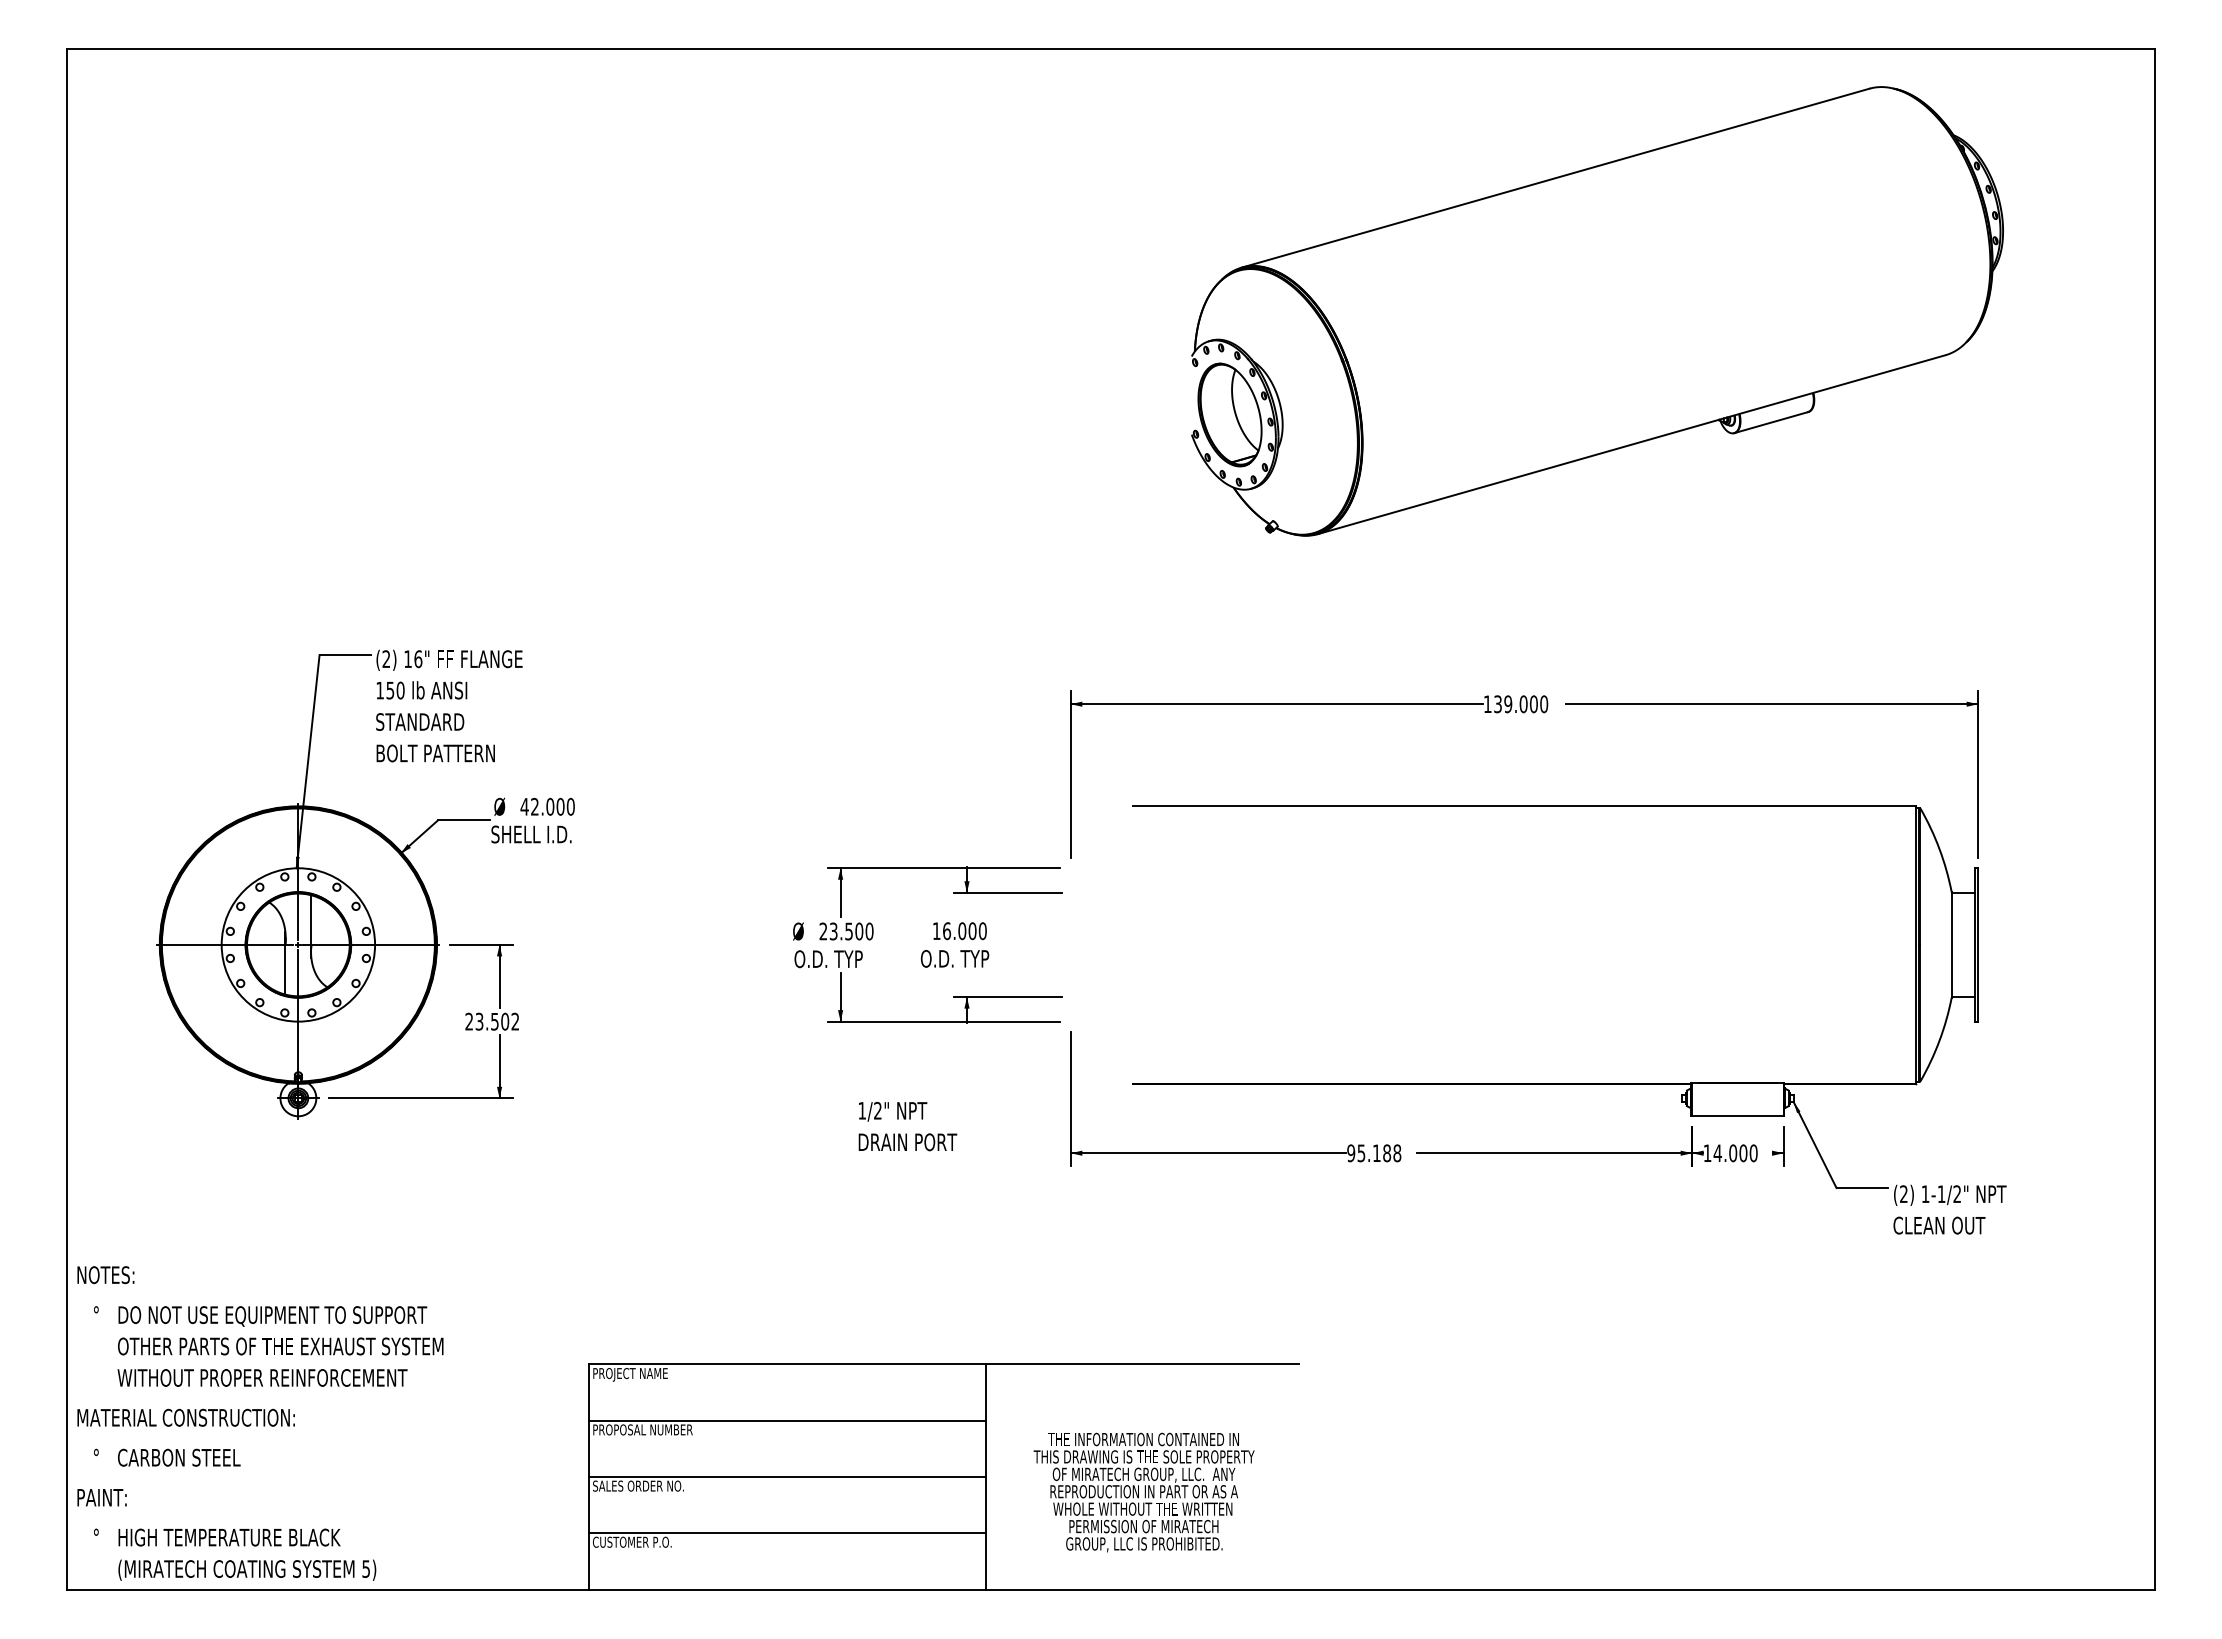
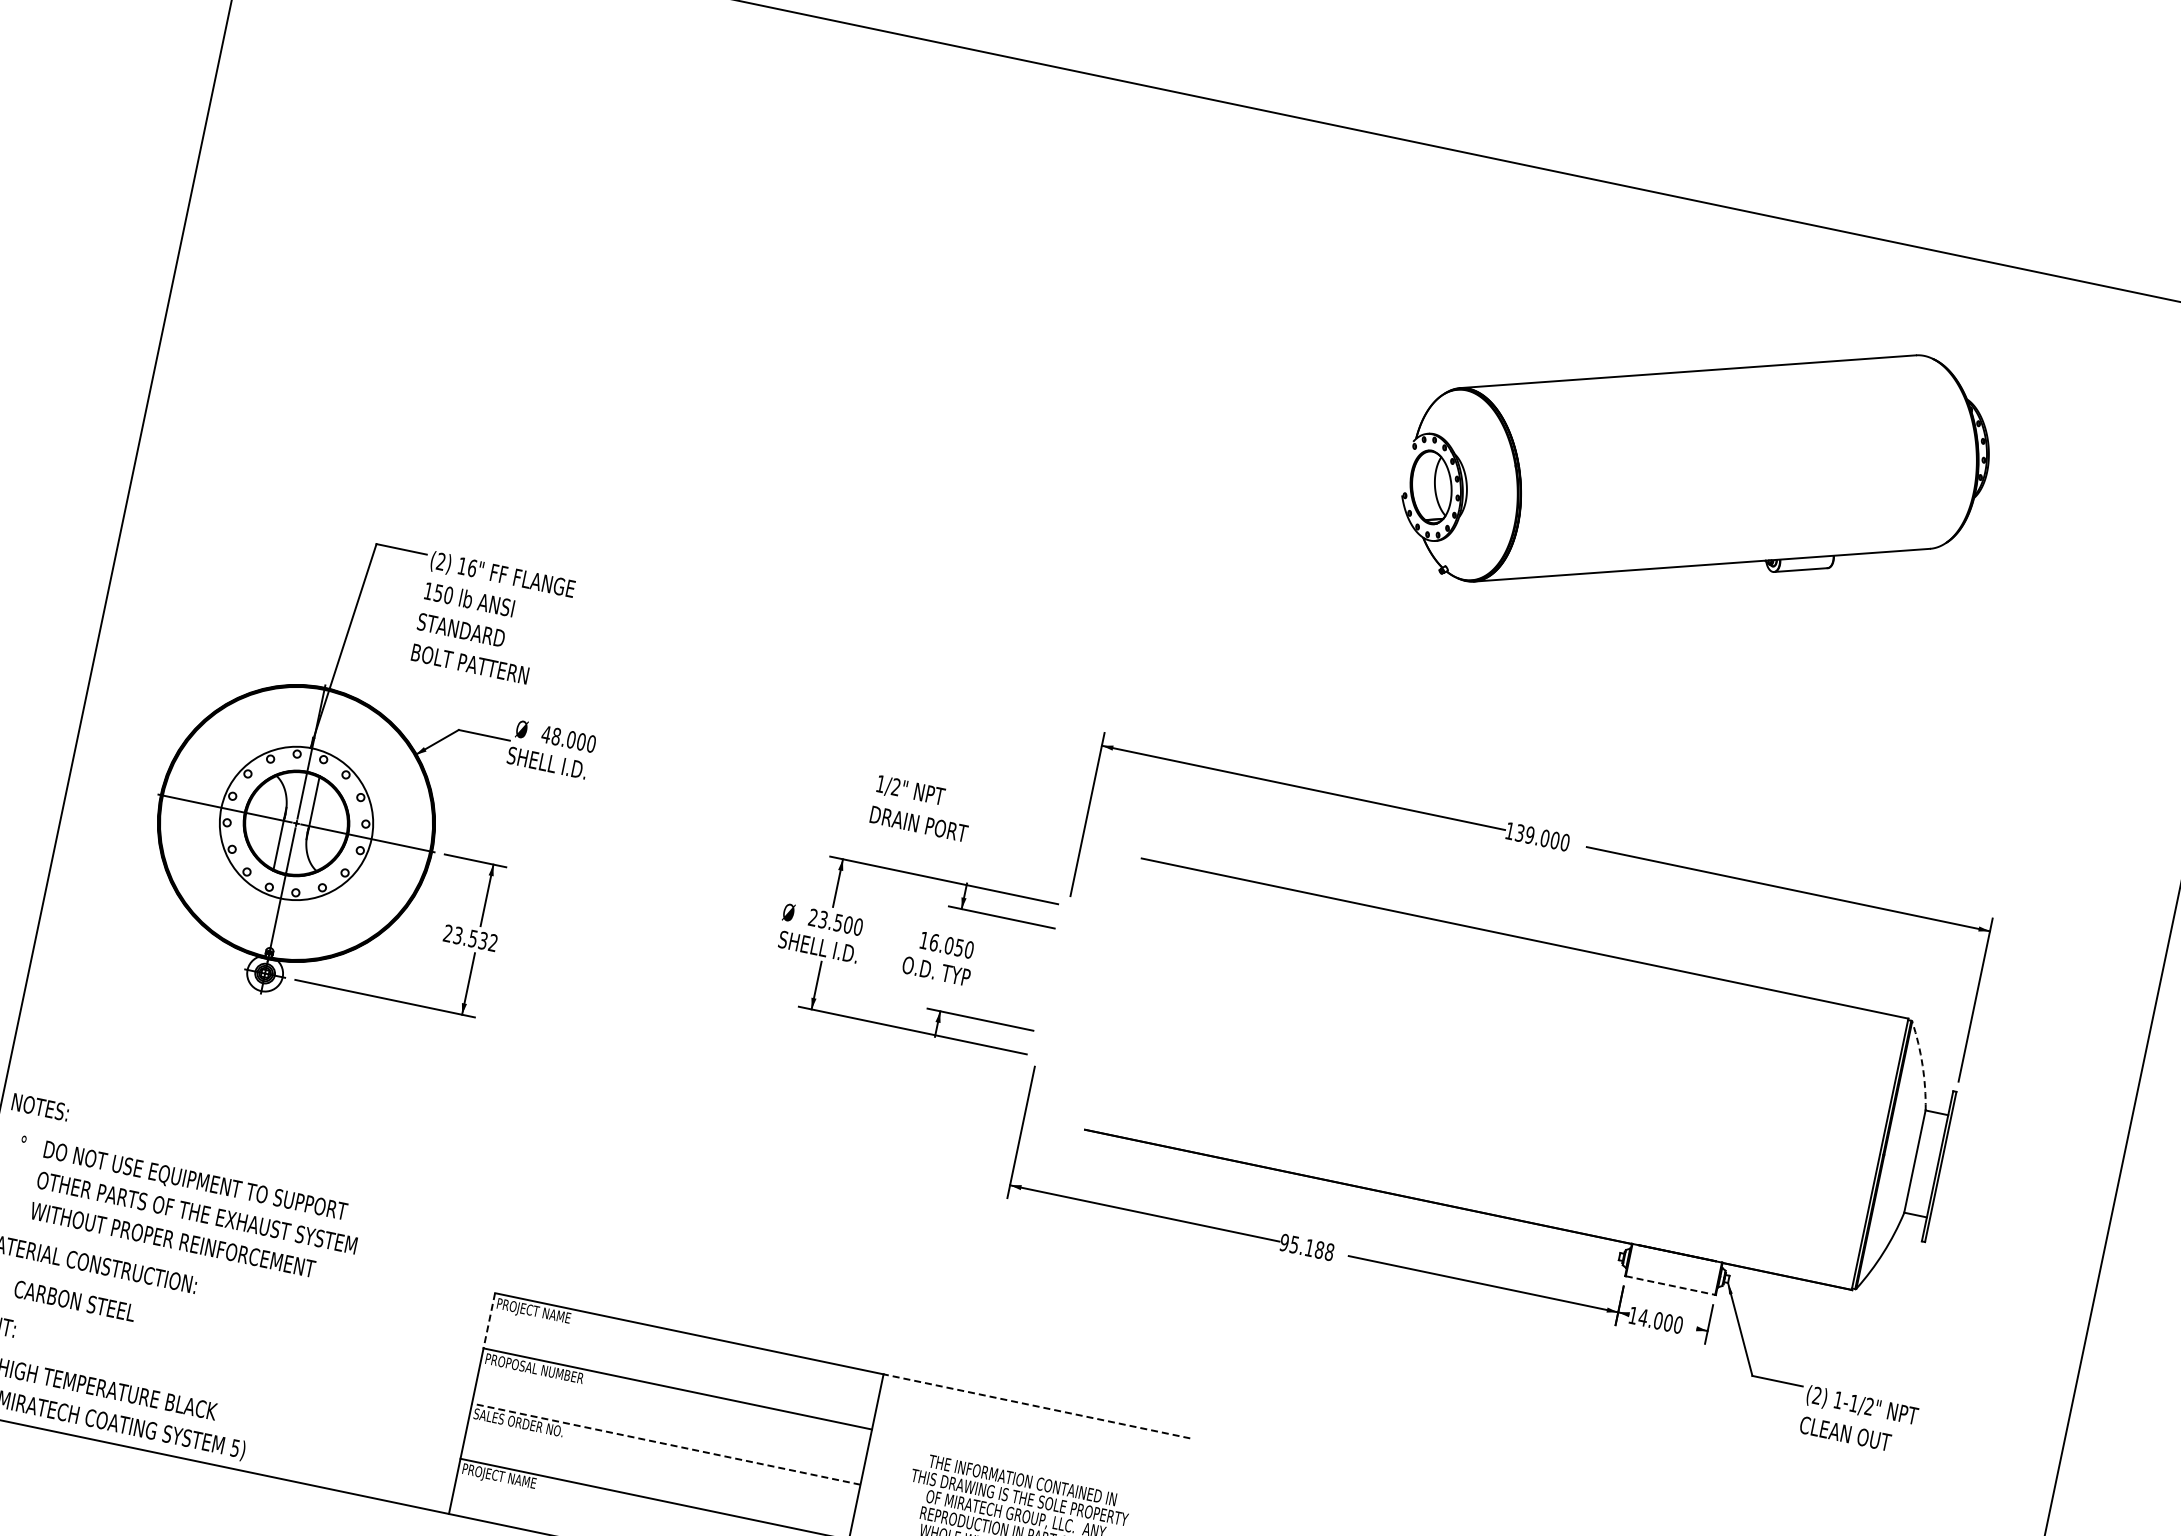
part: (1597, 311) -> (1697, 469), size x0.7
text: (534, 806) -> (555, 736), 42.000 -> 48.000
arc: (1939, 849) -> (1922, 1065), solid -> dashed
text: (972, 931) -> (959, 948), 16.000 -> 16.050
text: (834, 959) -> (818, 947), O.D. TYP -> SHELL I.D.
text: (505, 1021) -> (483, 940), 23.502 -> 23.532
line: (1737, 1116) -> (1670, 1285), solid -> dashed
text: (907, 1126) -> (921, 808), moved
line: (1142, 1364) -> (1037, 1406), solid -> dashed
line: (588, 1392) -> (488, 1320), solid -> dashed
line: (786, 1476) -> (665, 1443), solid -> dashed
text: (632, 1543) -> (501, 1477), CUSTOMER P.O. -> PROJECT NAME

